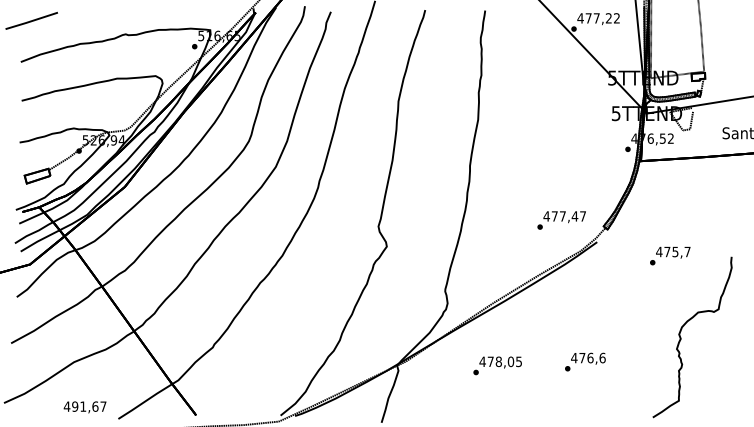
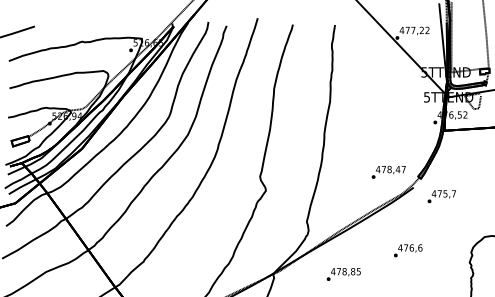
text: (562, 216) -> (389, 169), 477,47 -> 478,47
text: (670, 255) -> (442, 196), moved
text: (510, 361) -> (352, 271), 478,05 -> 478,85
text: (585, 361) -> (408, 250), moved

